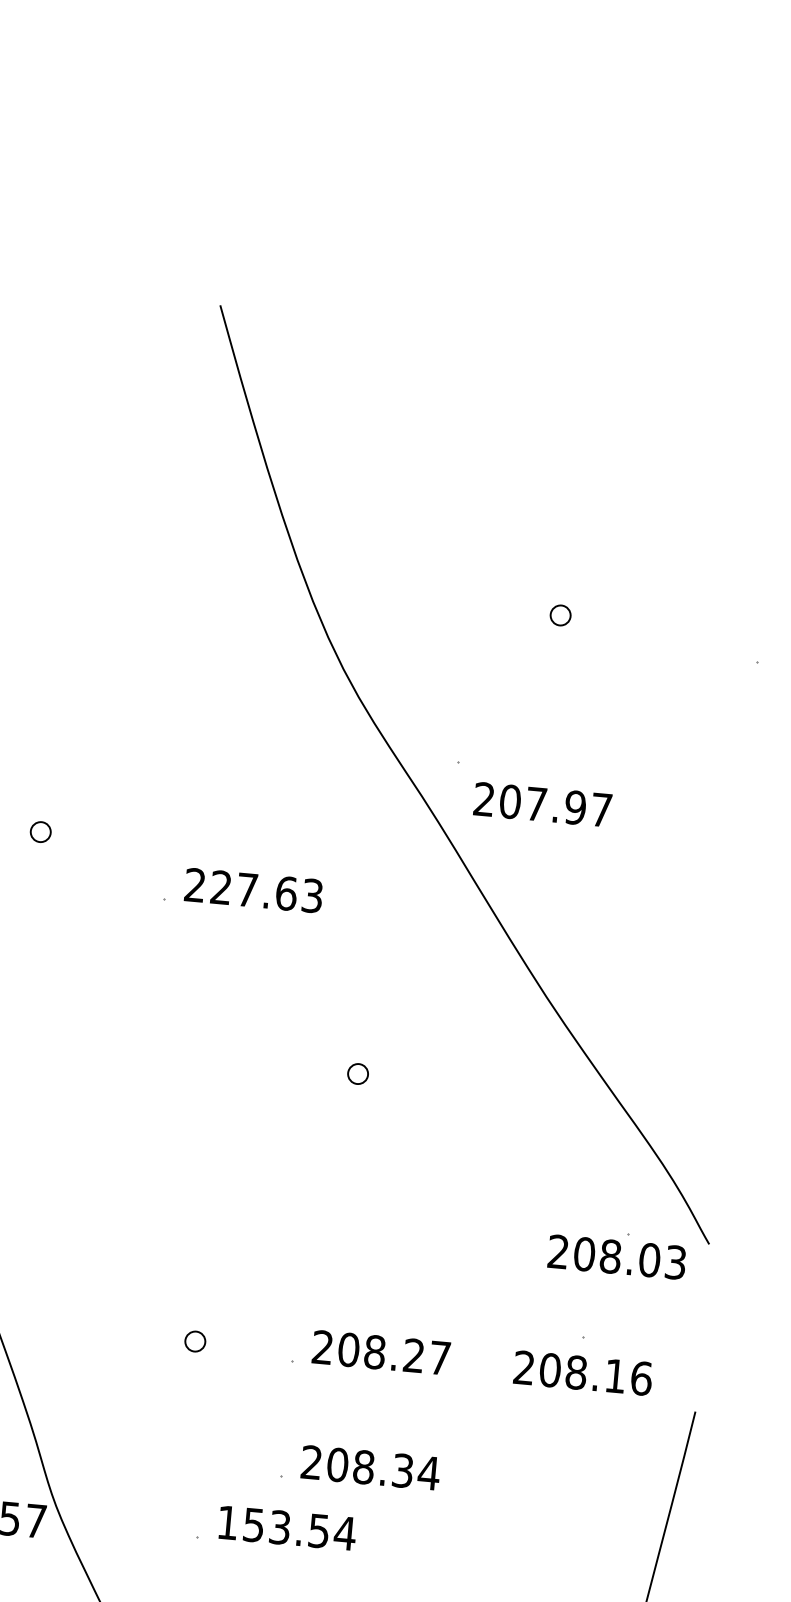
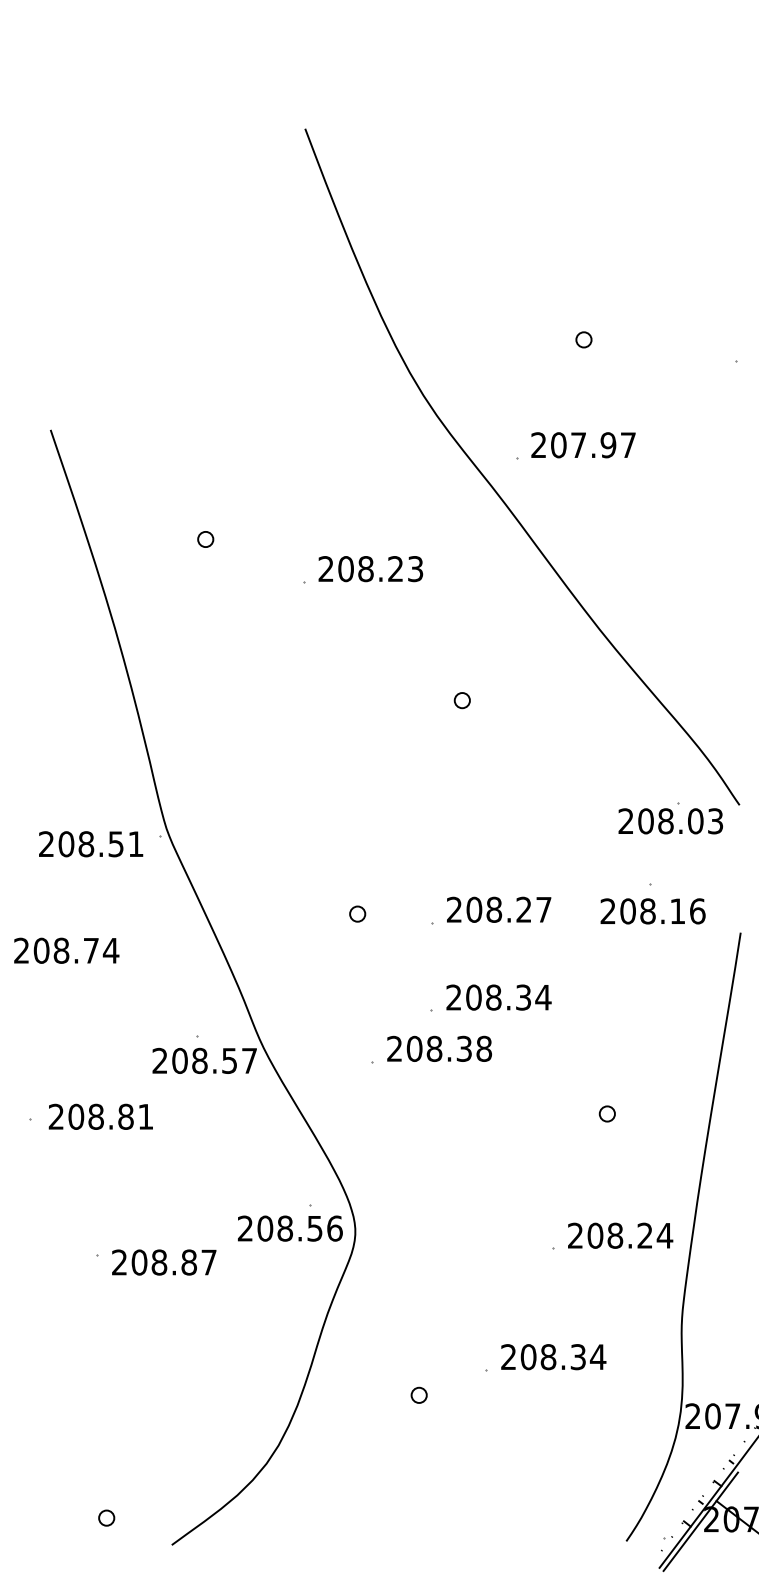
text: (542, 805) -> (583, 445), moved
text: (253, 891) -> (370, 569), 227.63 -> 208.23
text: (286, 1527) -> (439, 1048), 153.54 -> 208.38

